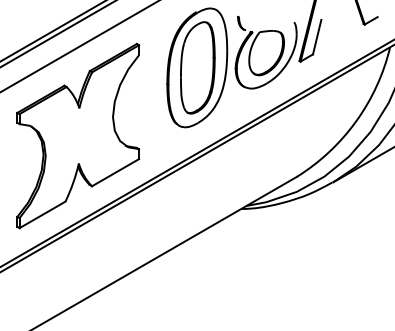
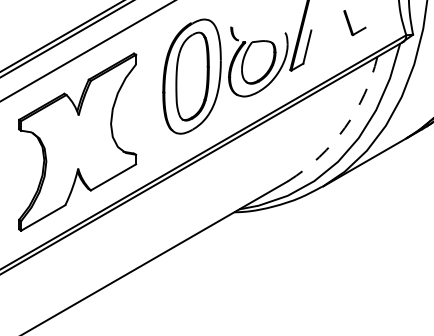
arc: (355, 120) -> (344, 127), solid -> dashed

